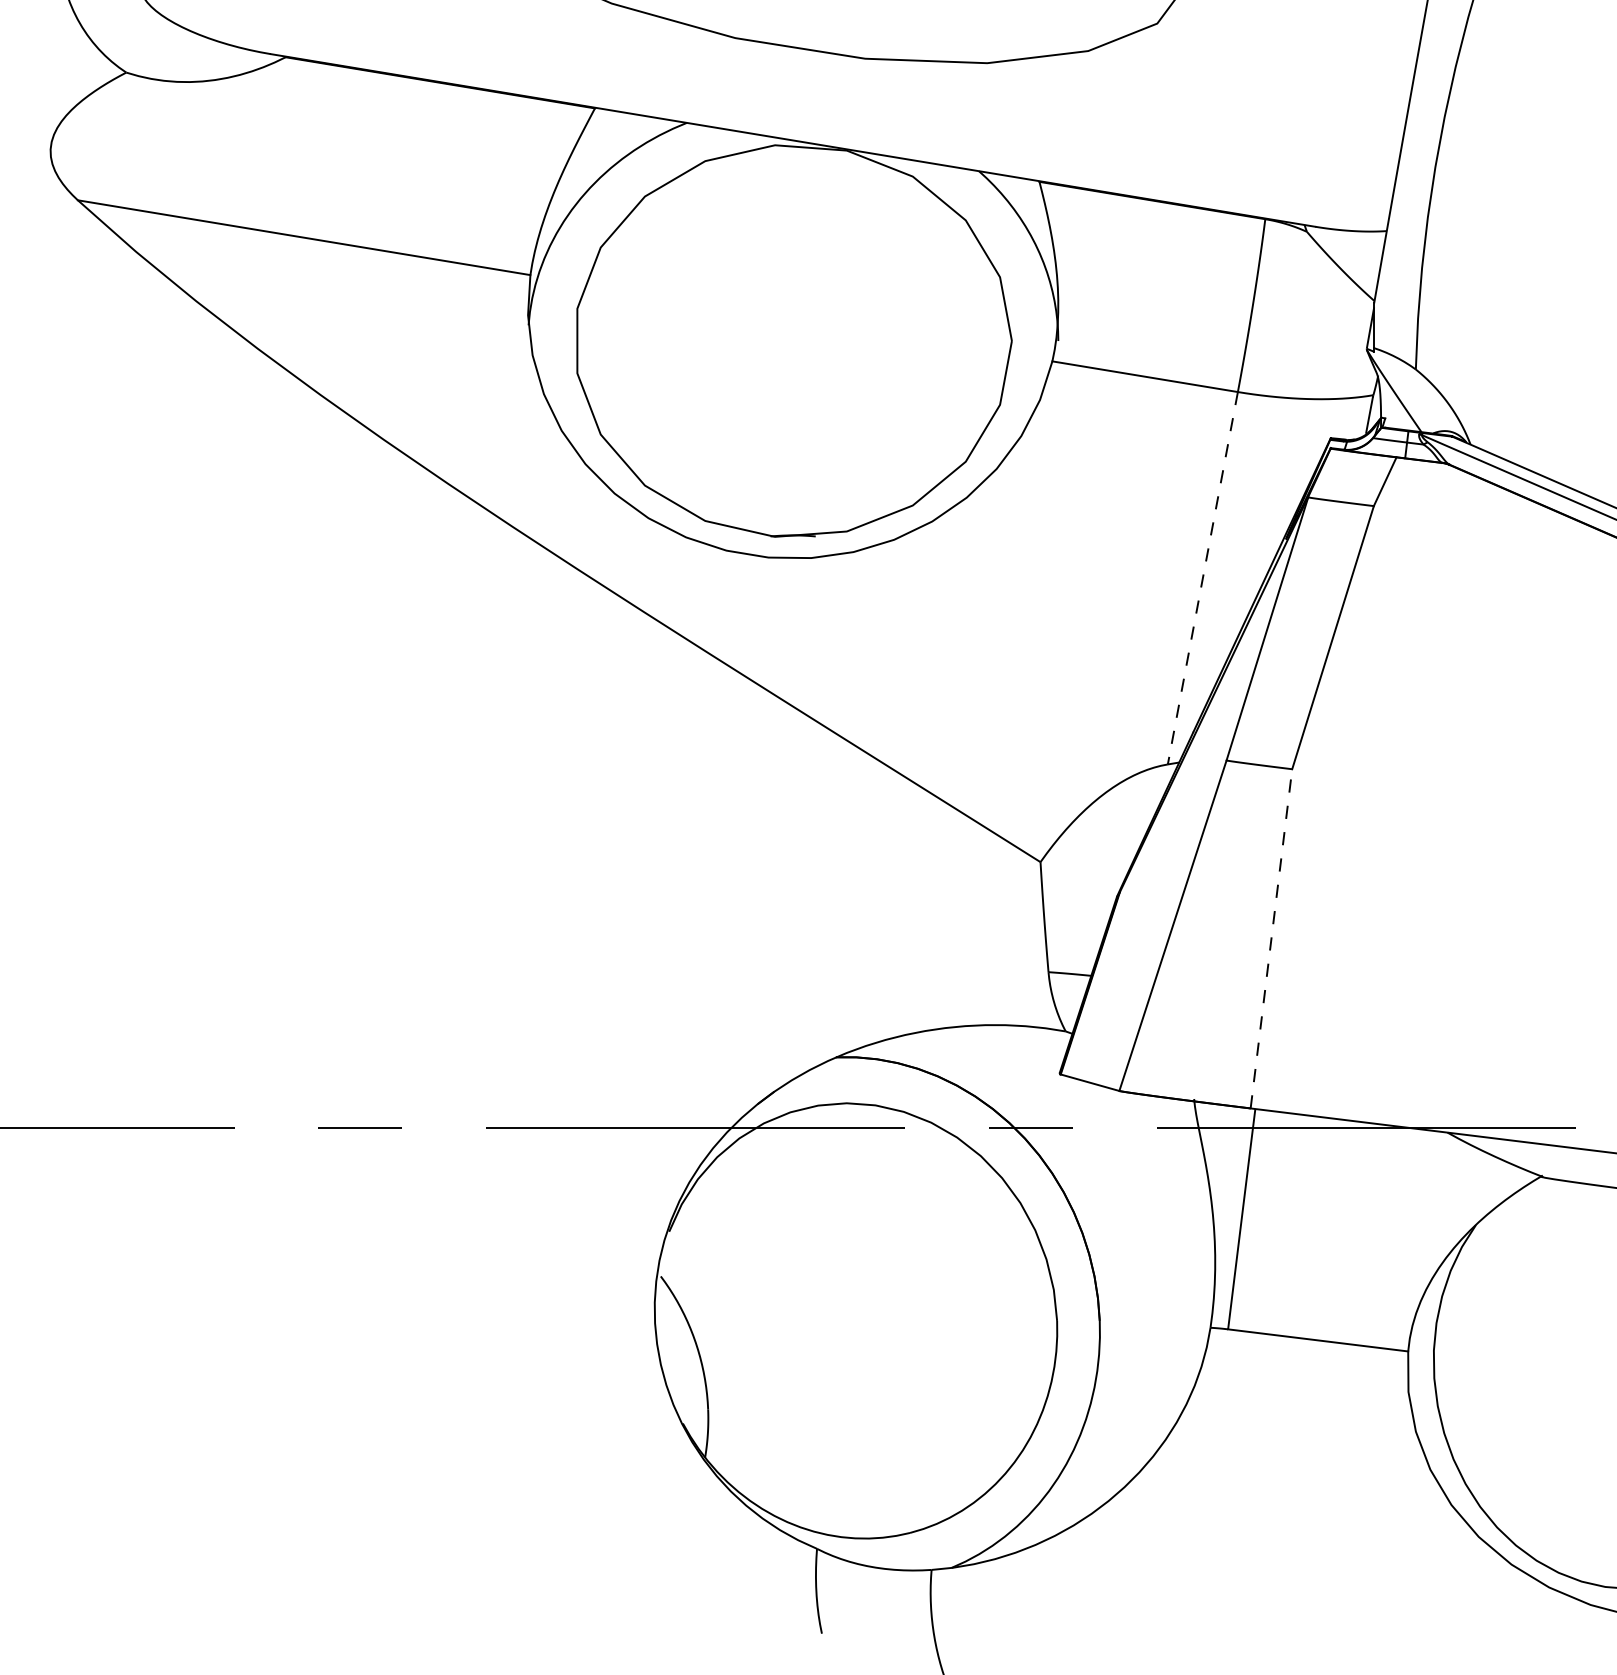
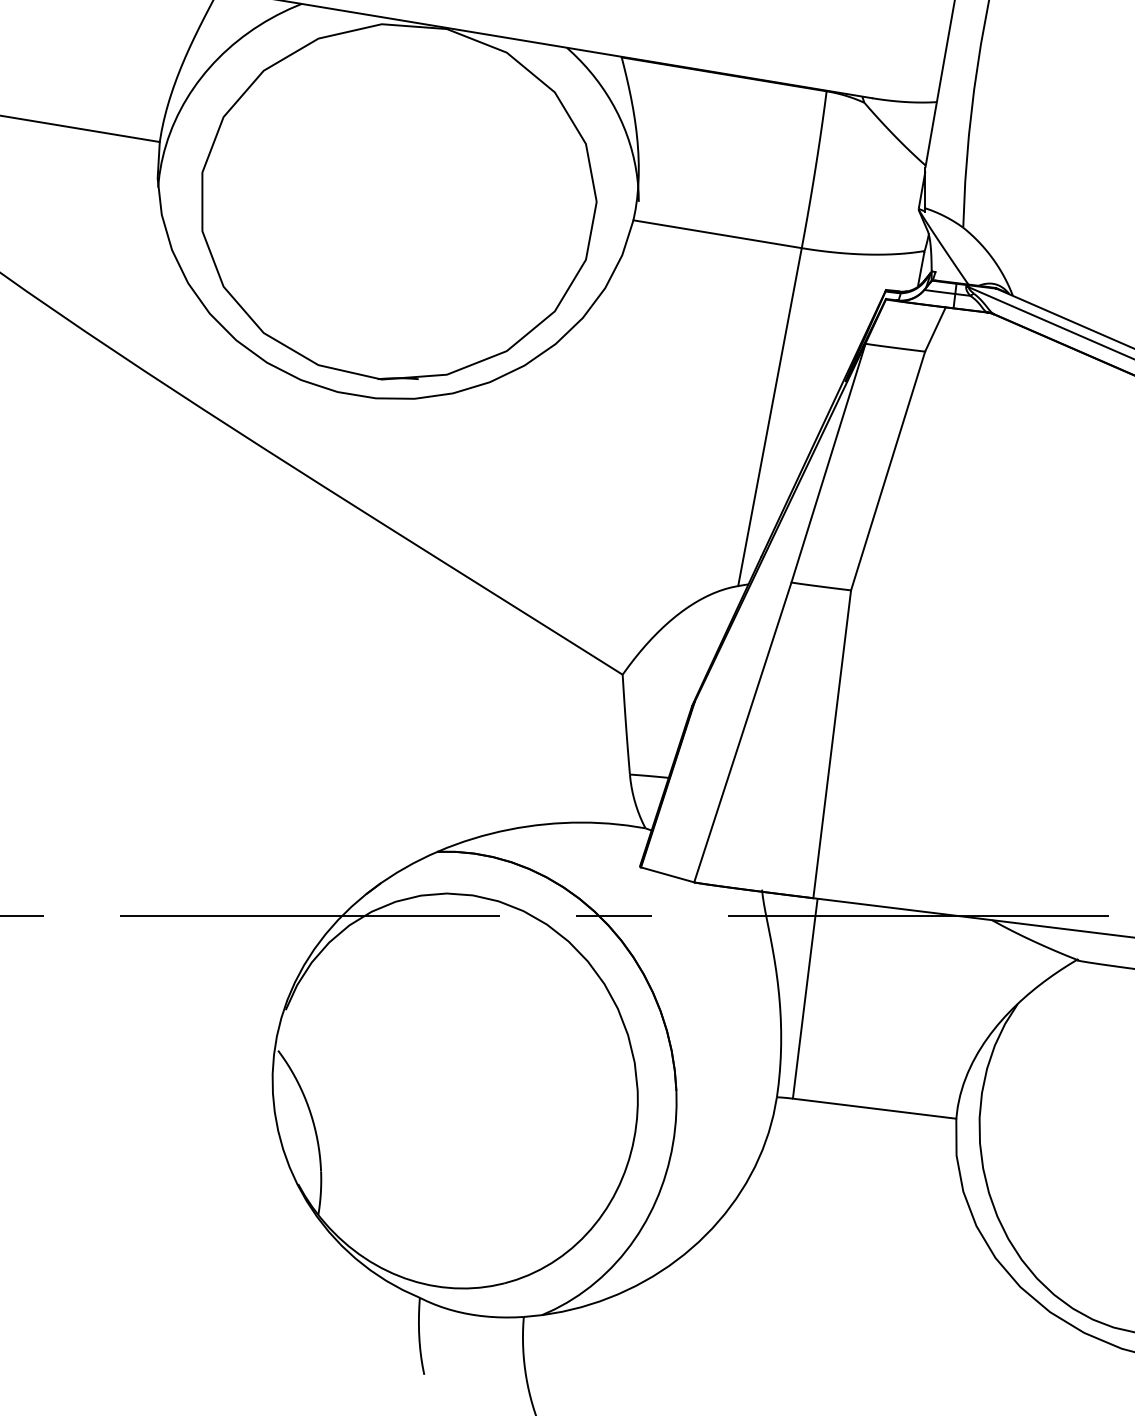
line: (1202, 578) -> (769, 417), dashed -> solid
line: (1271, 938) -> (832, 744), dashed -> solid

